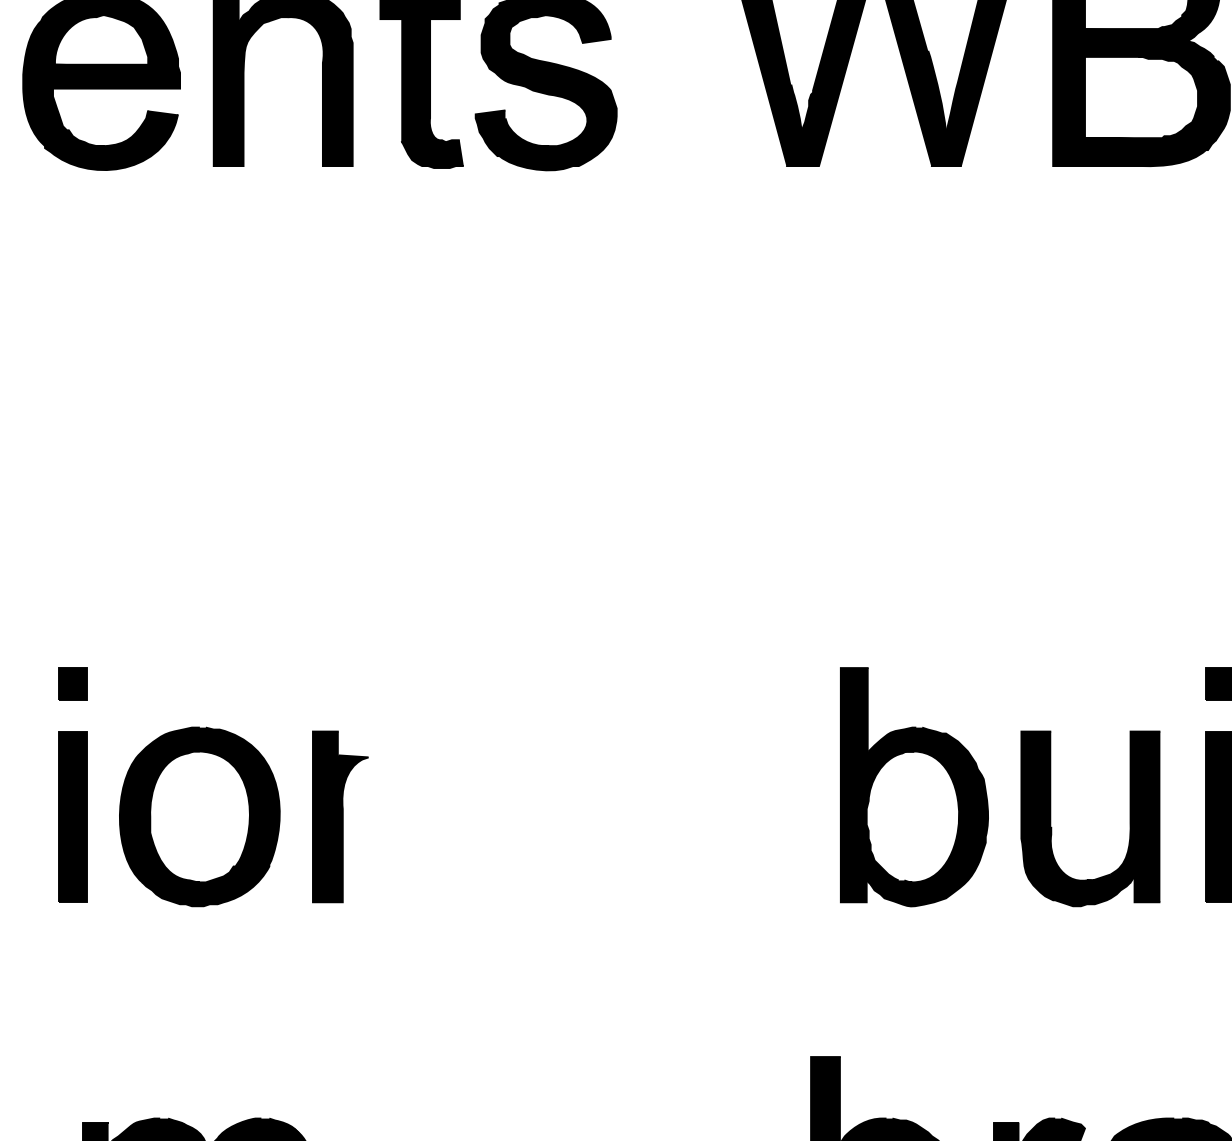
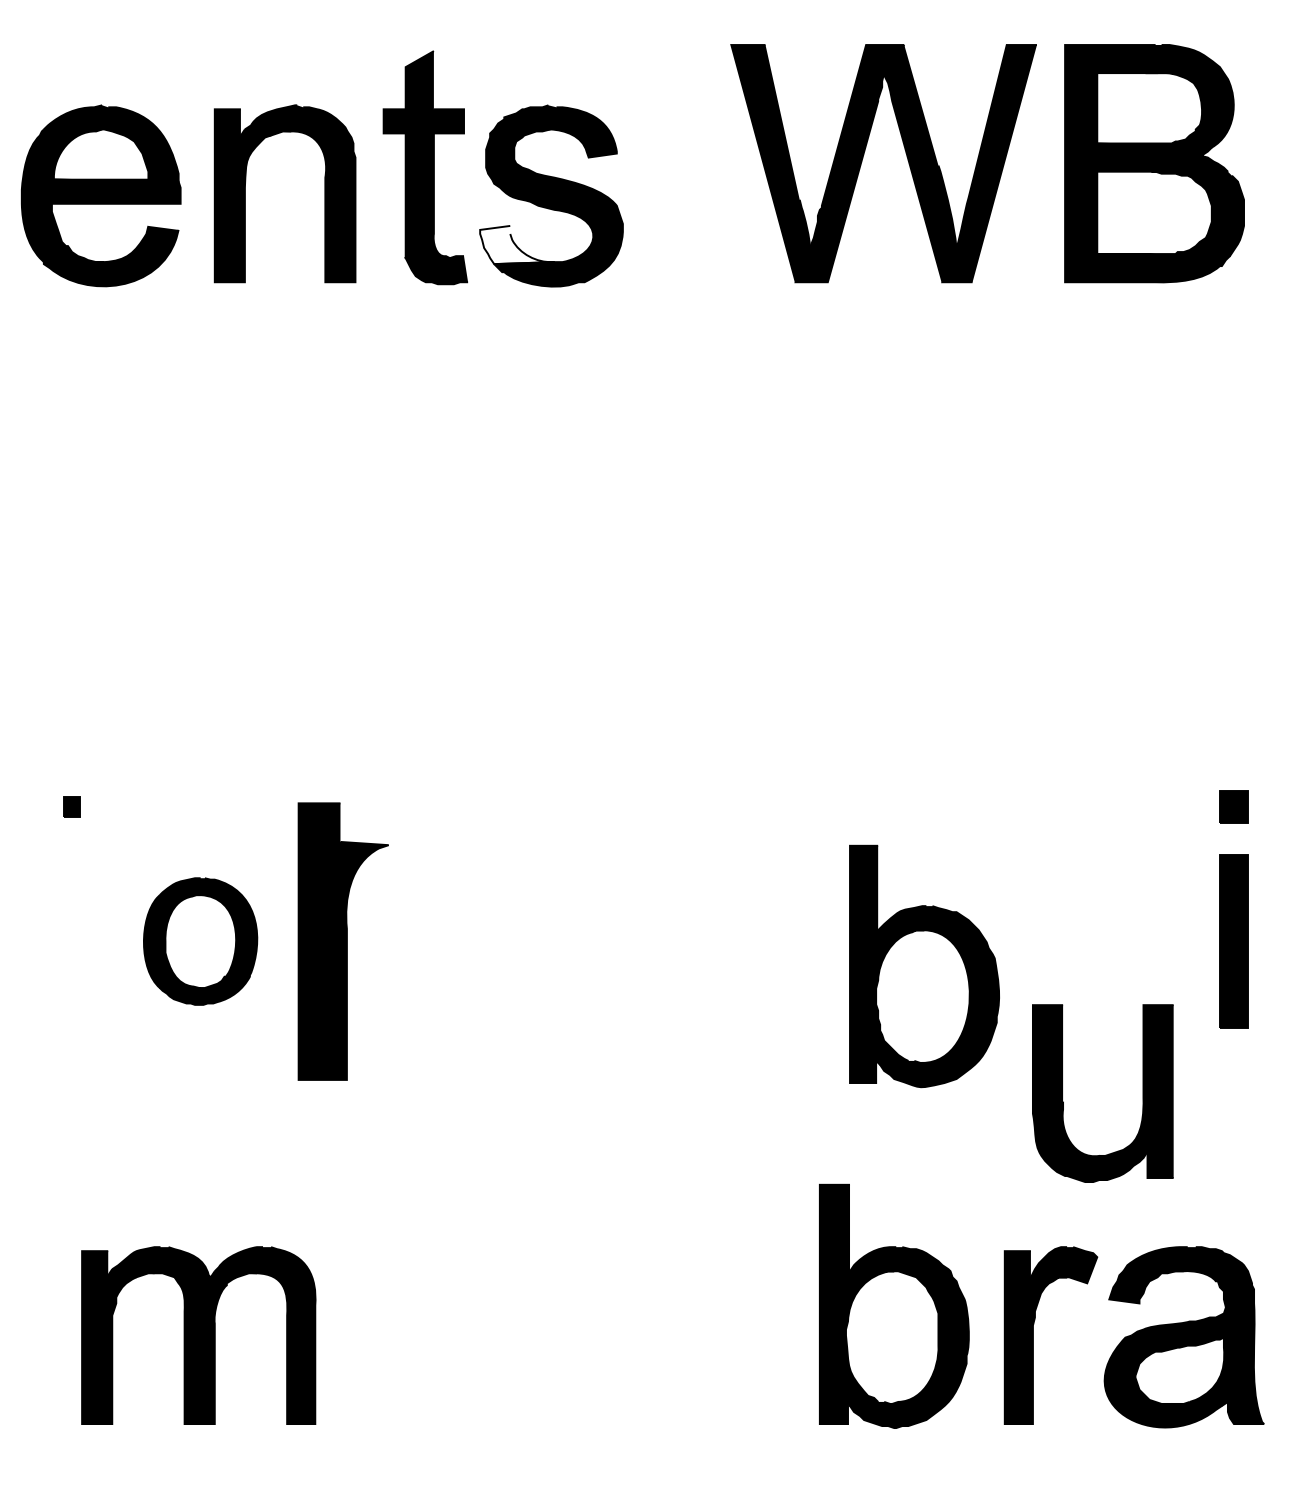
fill: (512, 128) -> (517, 244), removed
part: (72, 683) -> (71, 806), size x0.6
part: (914, 787) -> (924, 966), moved
part: (72, 816) -> (71, 941), removed
part: (199, 816) -> (200, 941), size x0.7
part: (339, 816) -> (342, 941), size x1.6
part: (1051, 826) -> (1063, 1101), moved

